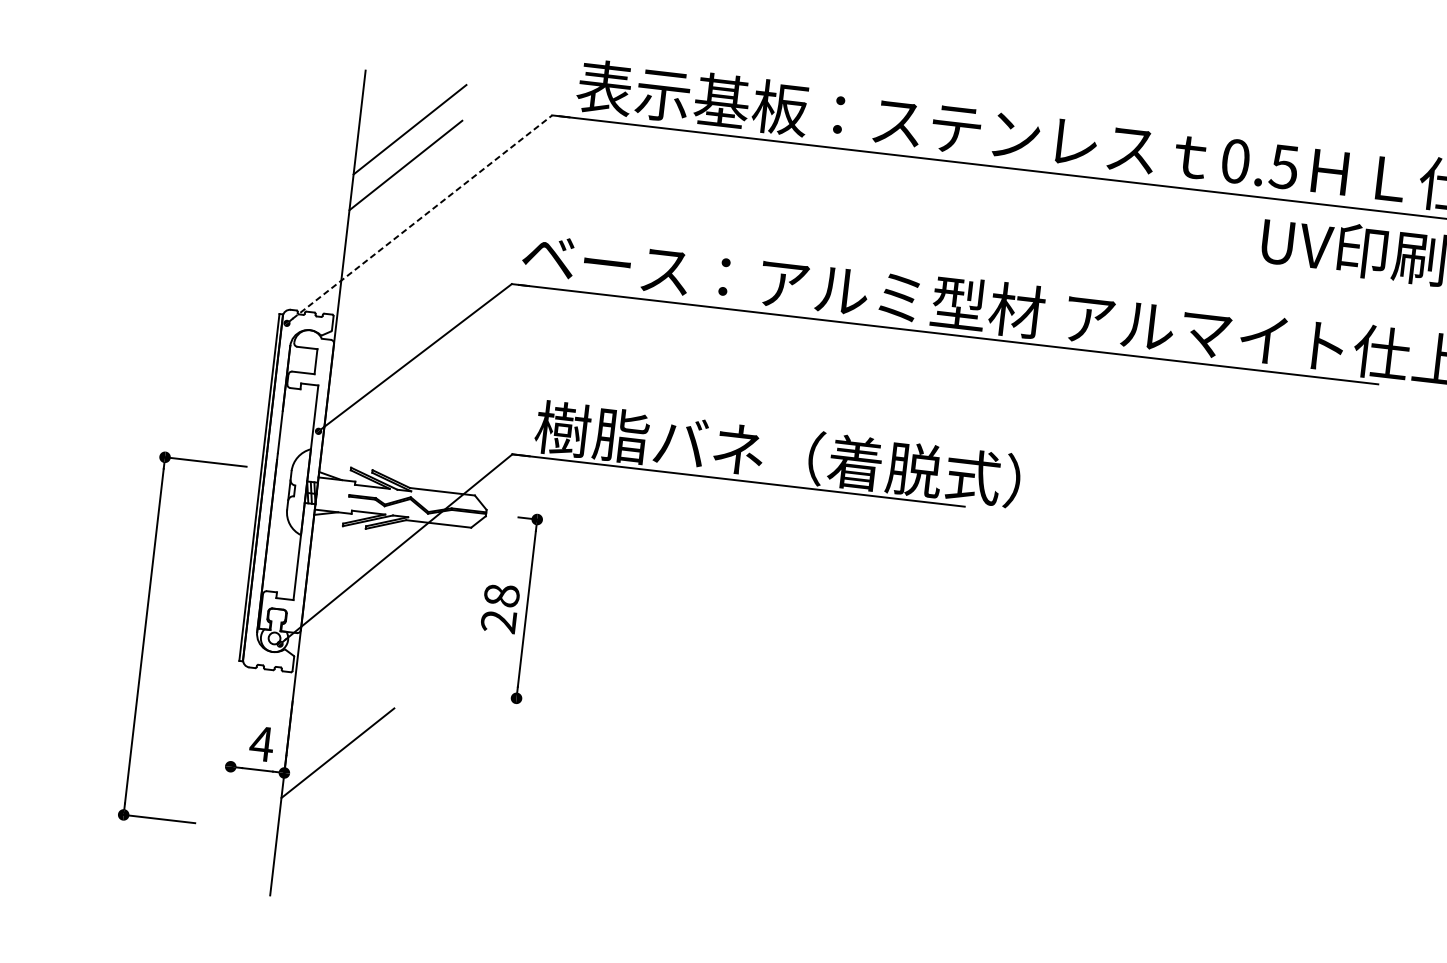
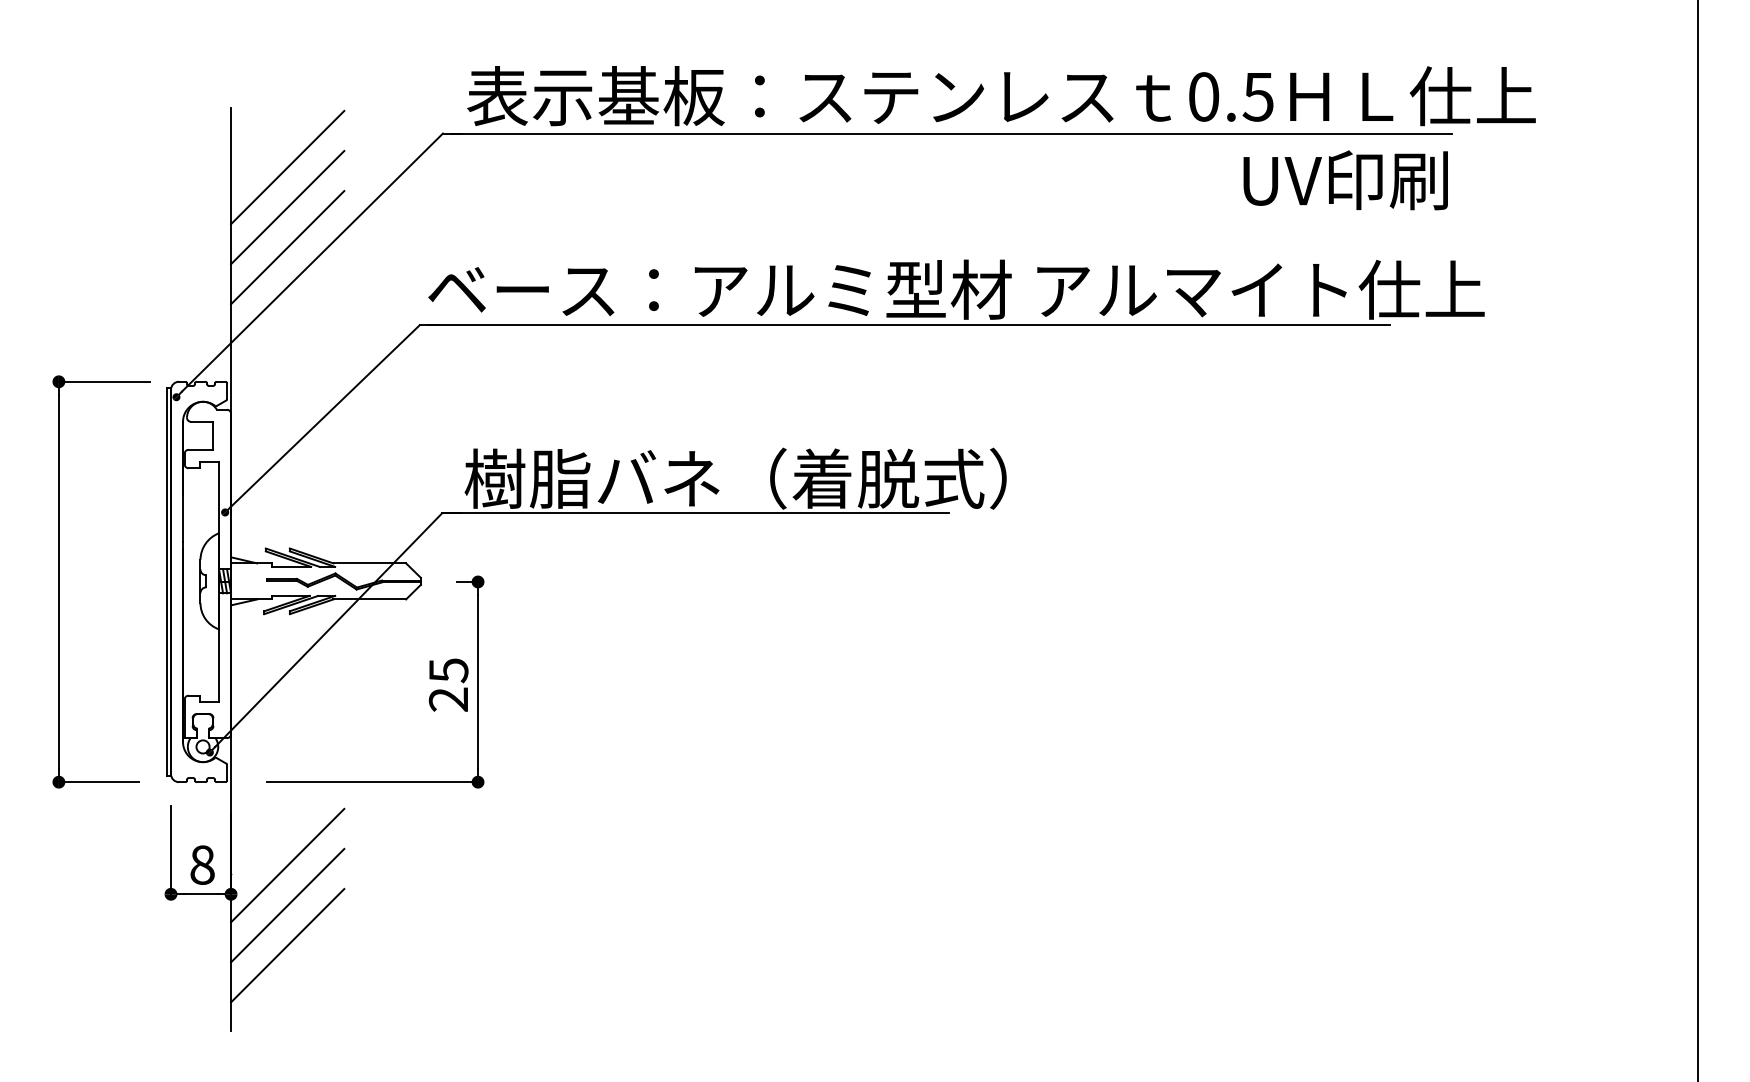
line: (401, 201) -> (287, 247), added
line: (422, 217) -> (312, 262), dashed -> solid
text: (501, 595) -> (448, 670), 28 -> 25
part: (144, 635) -> (59, 581), moved
line: (422, 687) -> (372, 782), added
line: (235, 727) -> (171, 850), added
text: (261, 743) -> (202, 864), 4 -> 8
line: (333, 788) -> (287, 905), added
line: (329, 824) -> (287, 945), added

